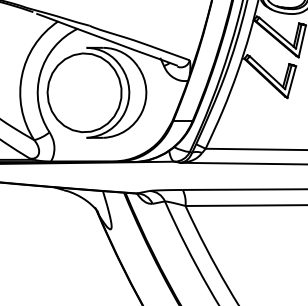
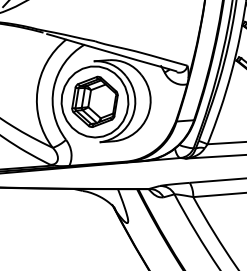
part: (84, 92) -> (94, 101), added

